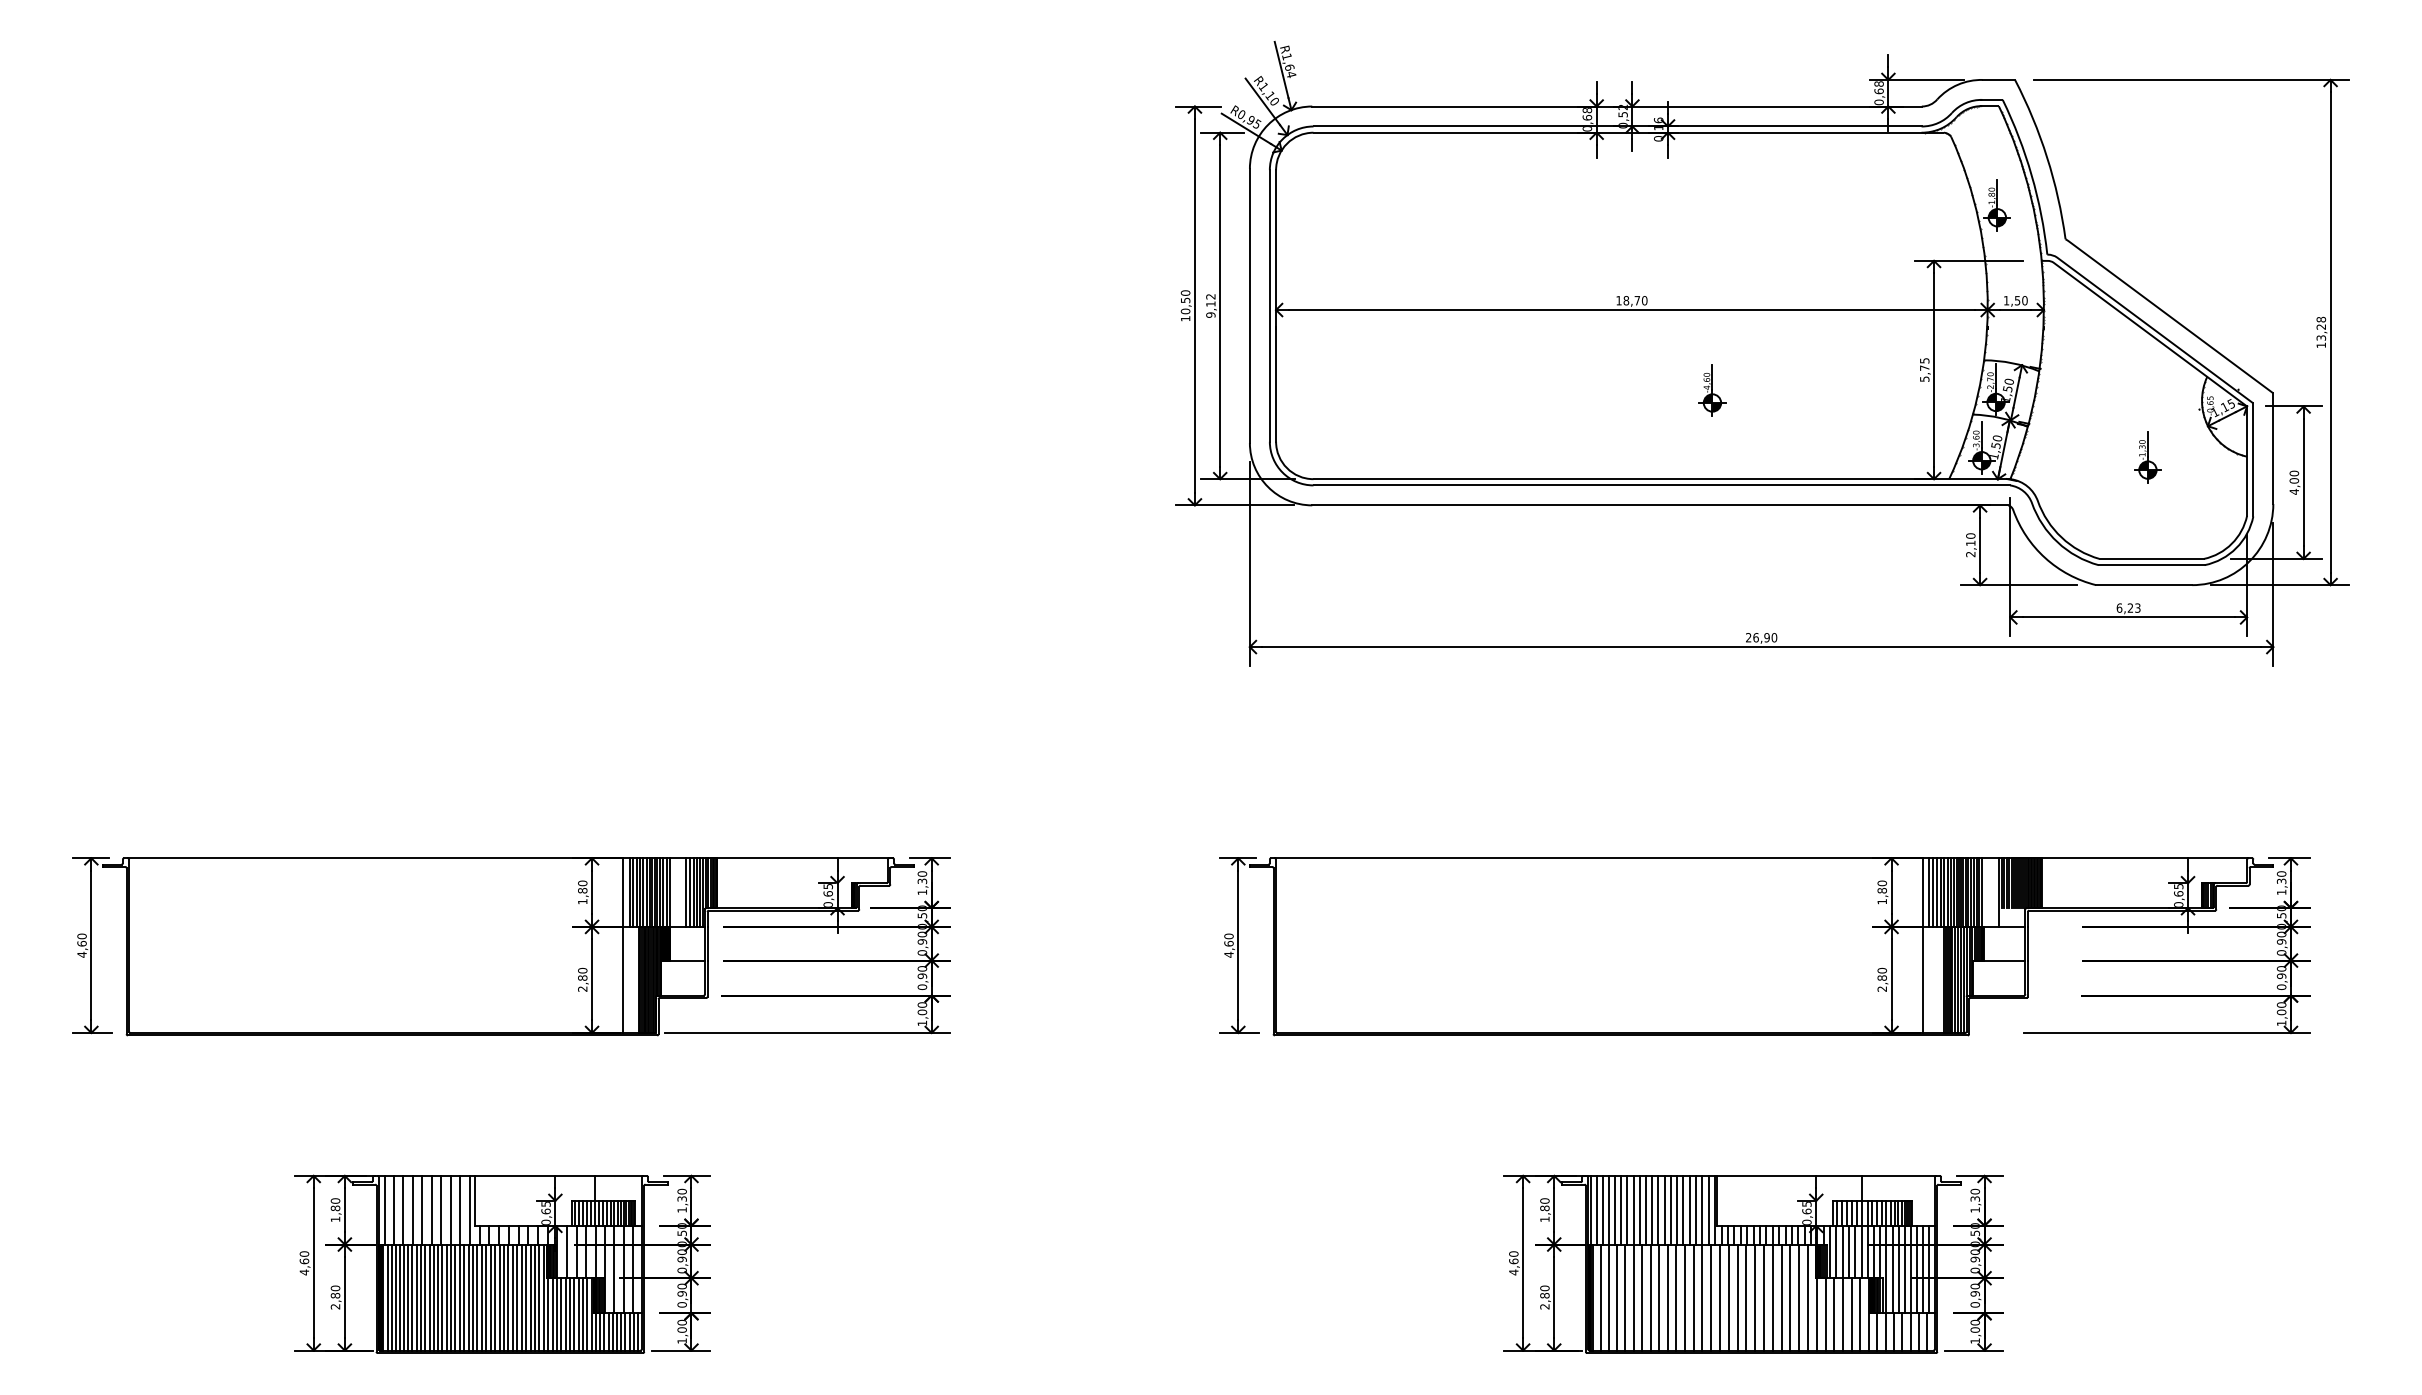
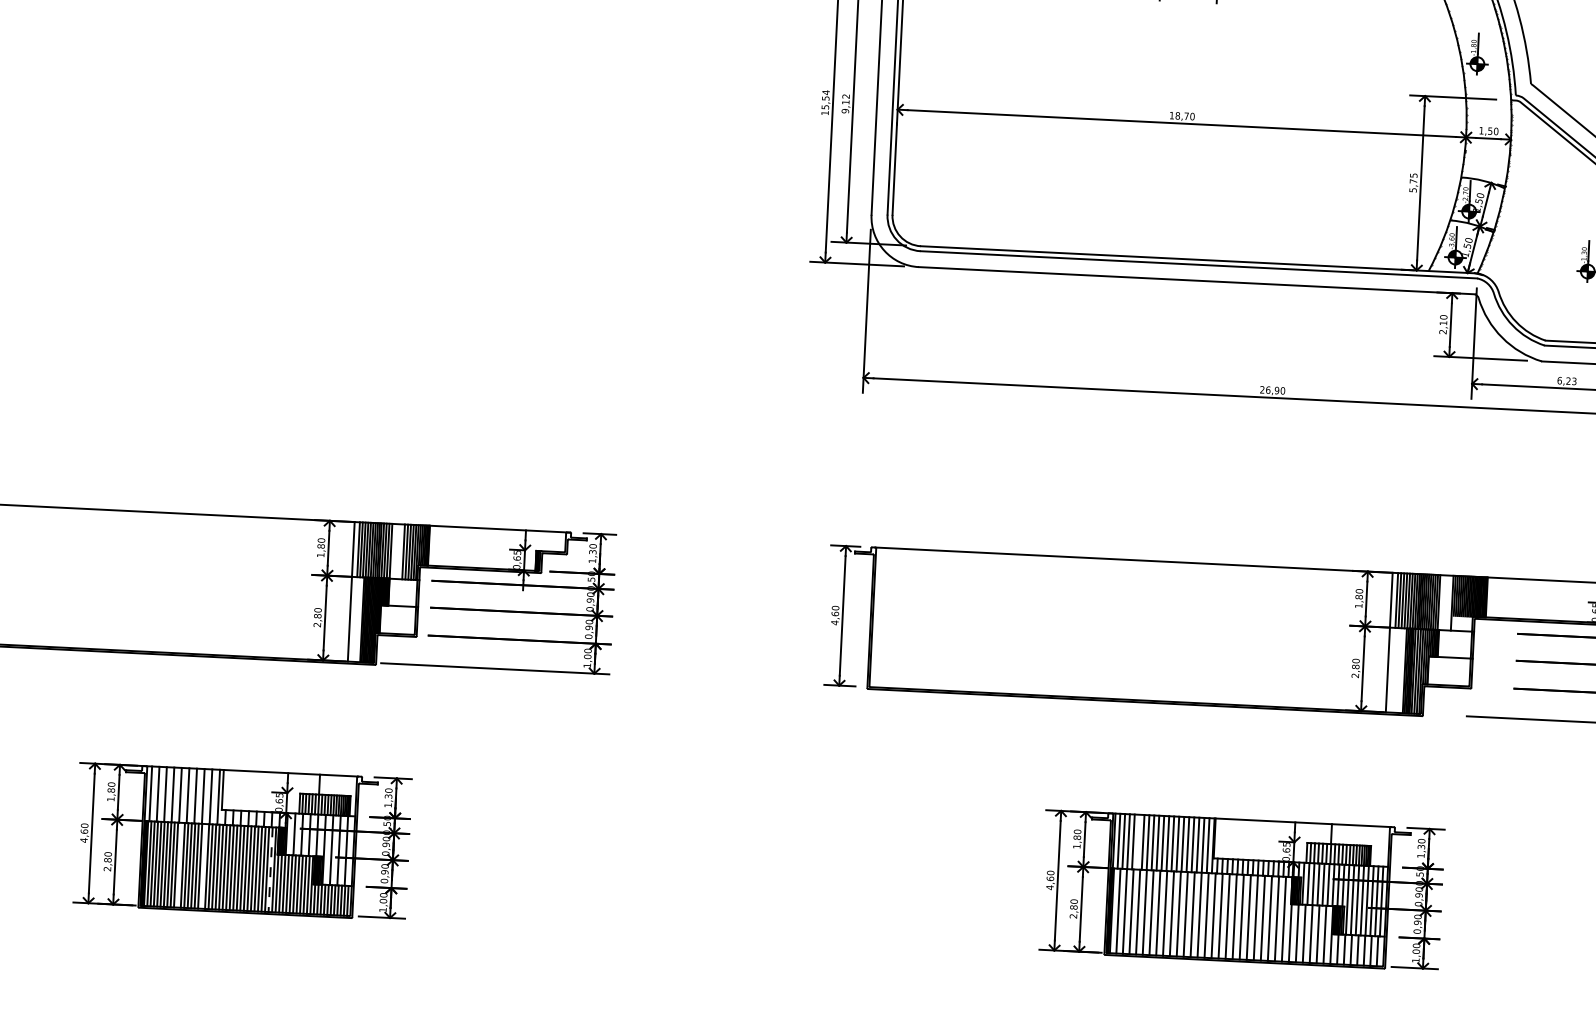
text: (1185, 302) -> (825, 100), 10,50 -> 15,54
part: (1712, 390) -> (1243, 190), removed
line: (1621, 1209) -> (1138, 841), removed
line: (425, 1297) -> (179, 865), removed
line: (455, 1297) -> (203, 866), removed
line: (539, 1298) -> (270, 870), solid -> dashed

